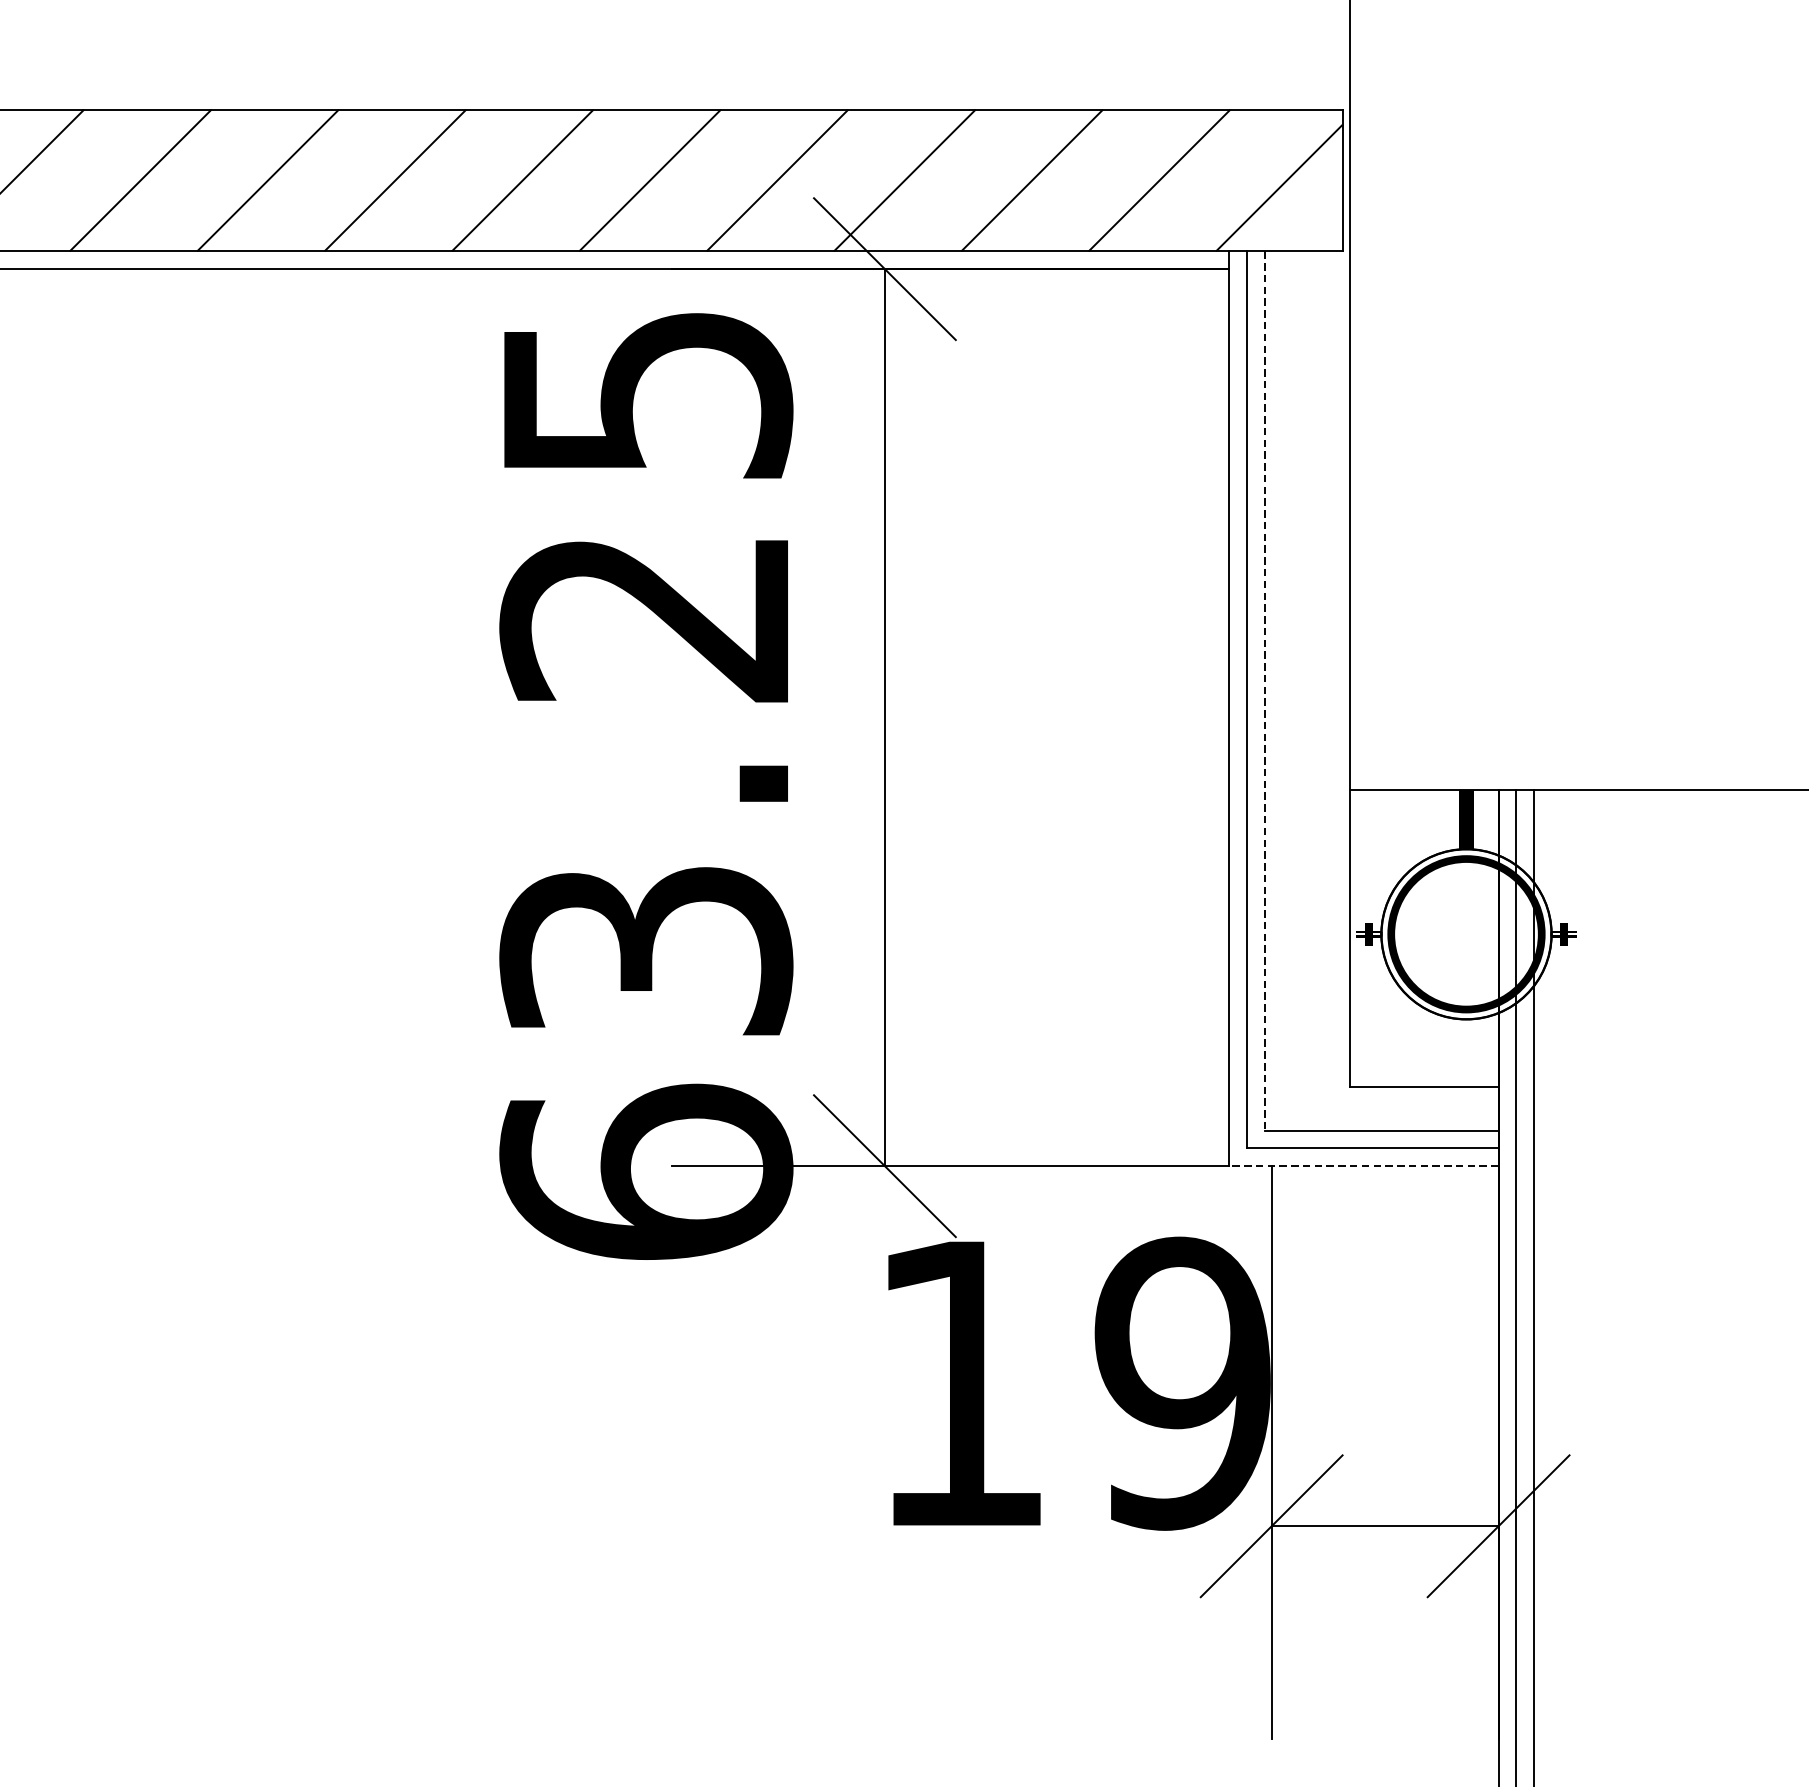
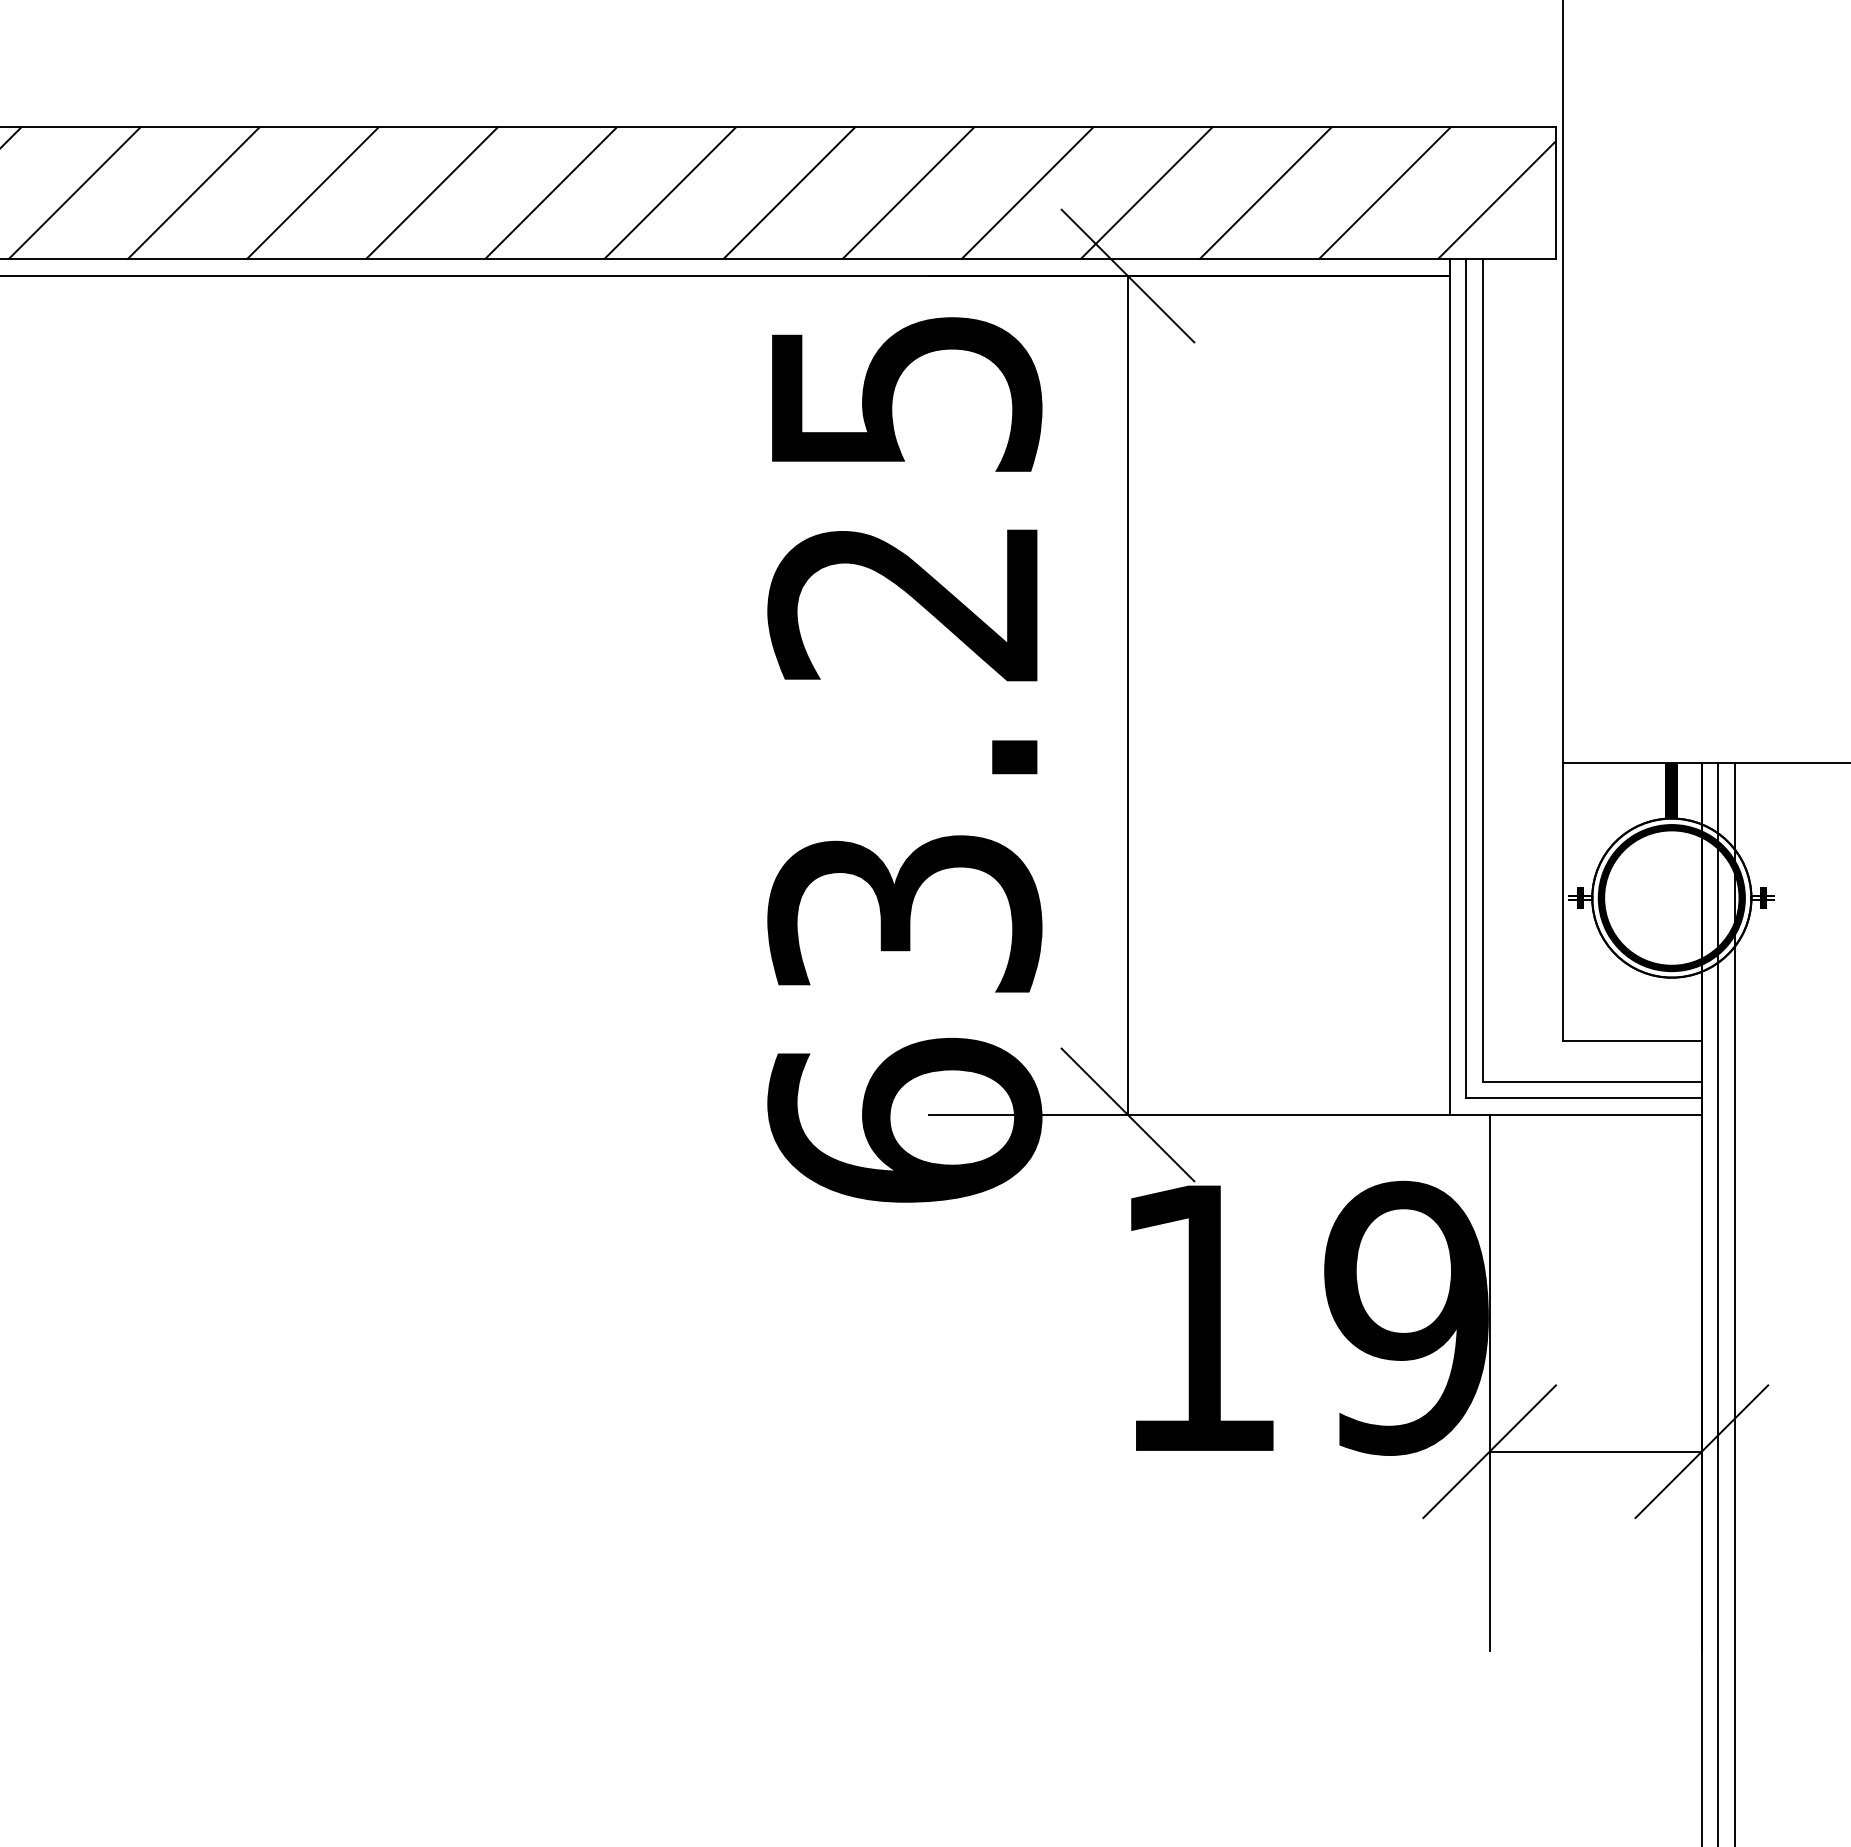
line: (1265, 692) -> (1483, 671), dashed -> solid
line: (1363, 1165) -> (1575, 1114), dashed -> solid

